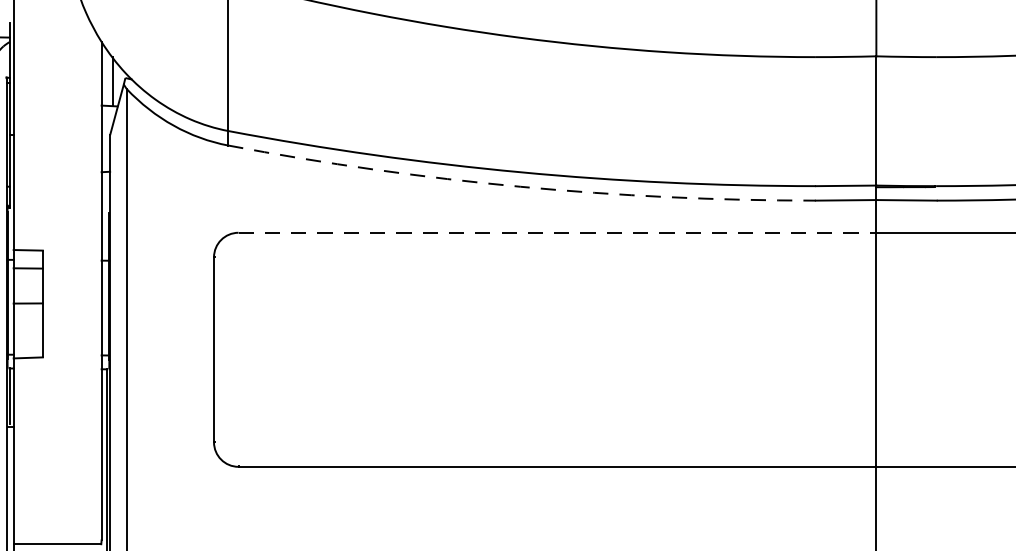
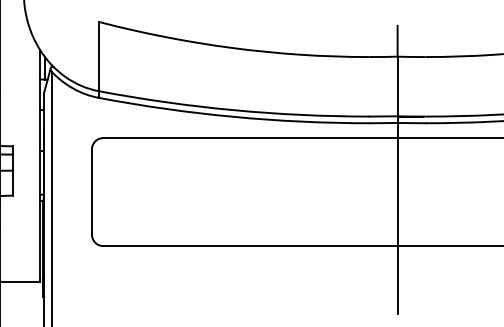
arc: (520, 185) -> (233, 116), dashed -> solid
line: (557, 233) -> (250, 138), dashed -> solid

